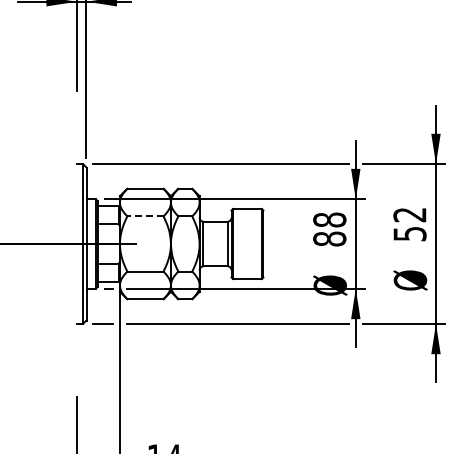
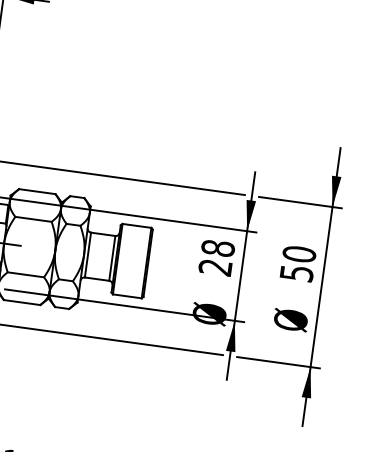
text: (409, 214) -> (299, 253), 52 -> 50
line: (144, 216) -> (32, 219), dashed -> solid
text: (329, 238) -> (215, 266), 88 -> 28

